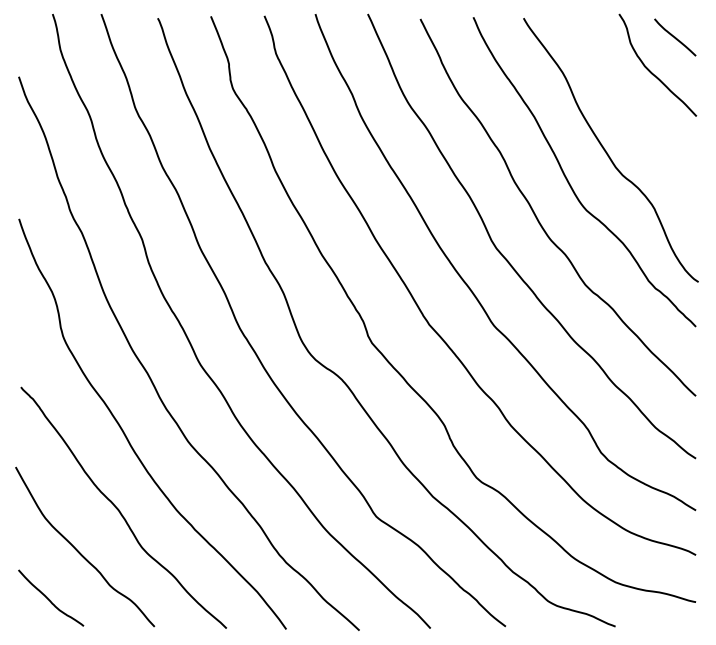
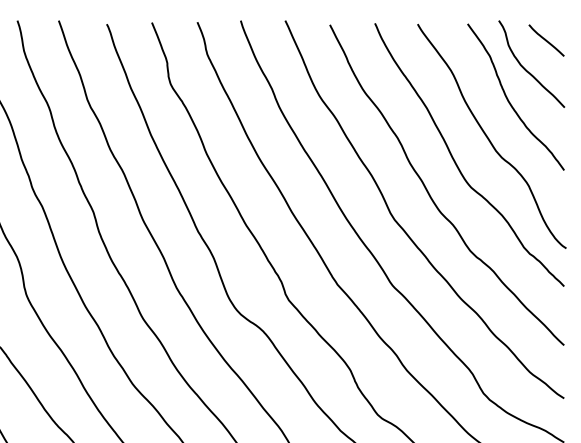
curve: (631, 108) -> (509, 100), added

